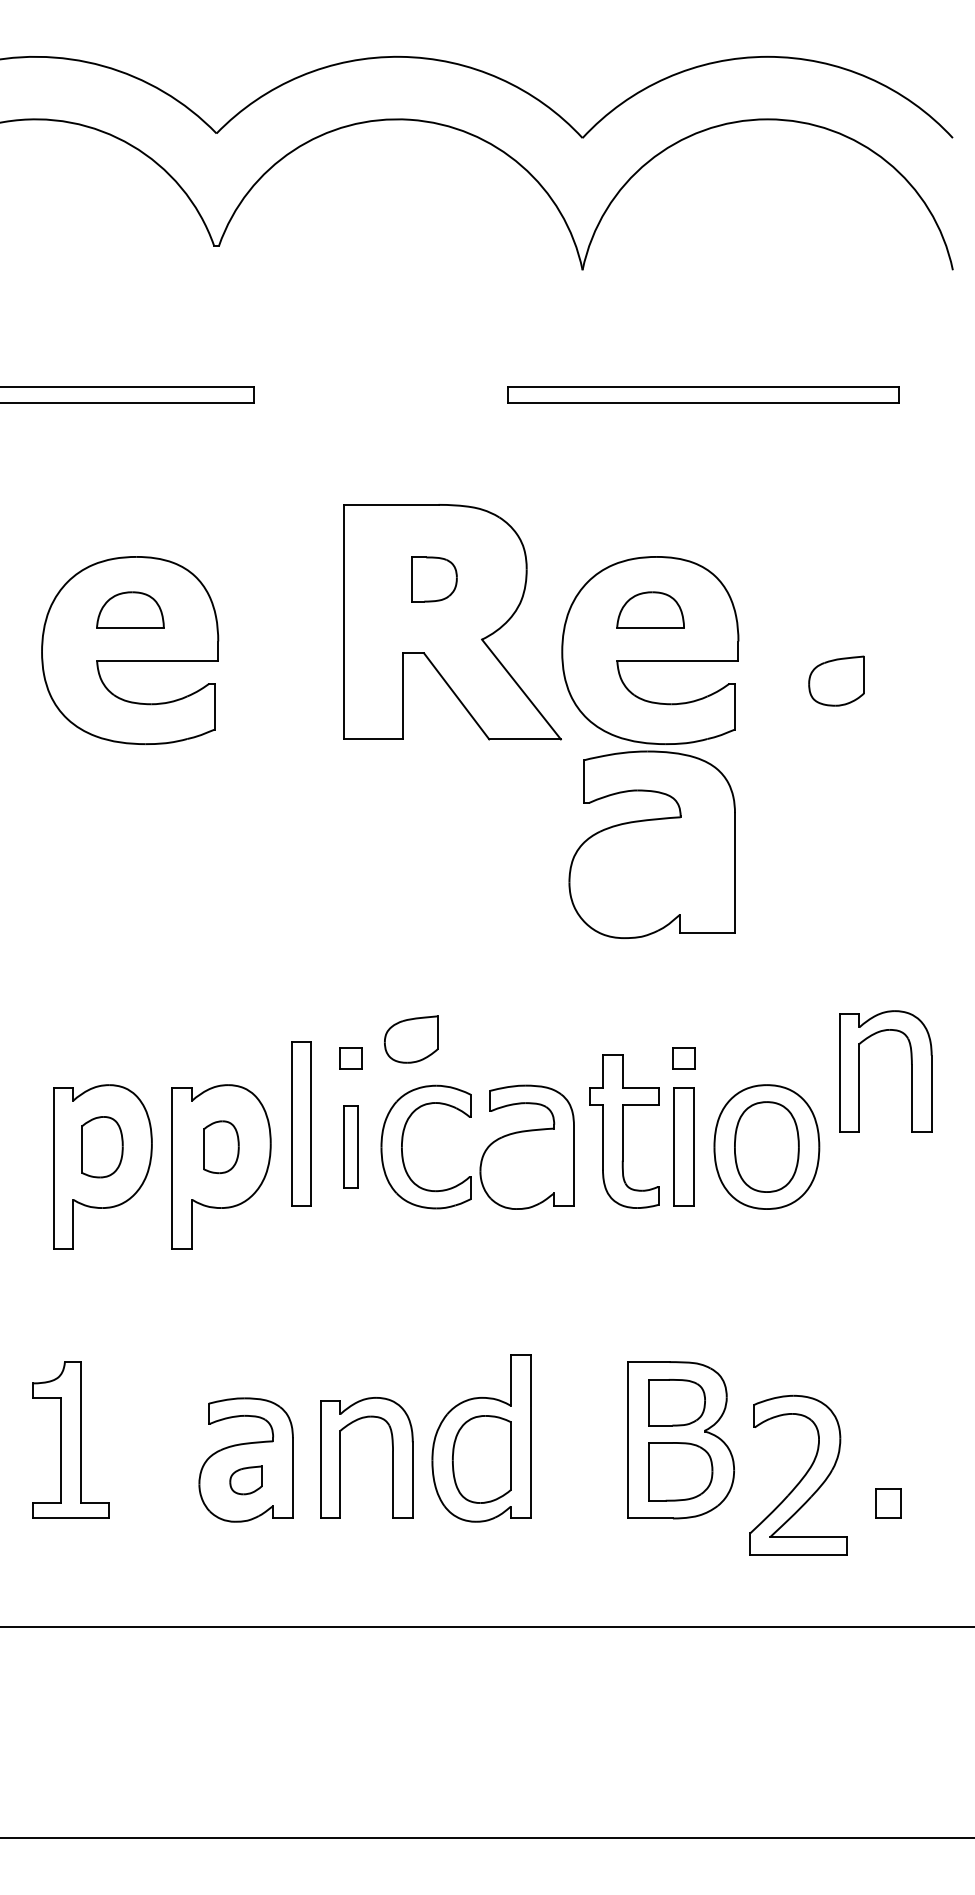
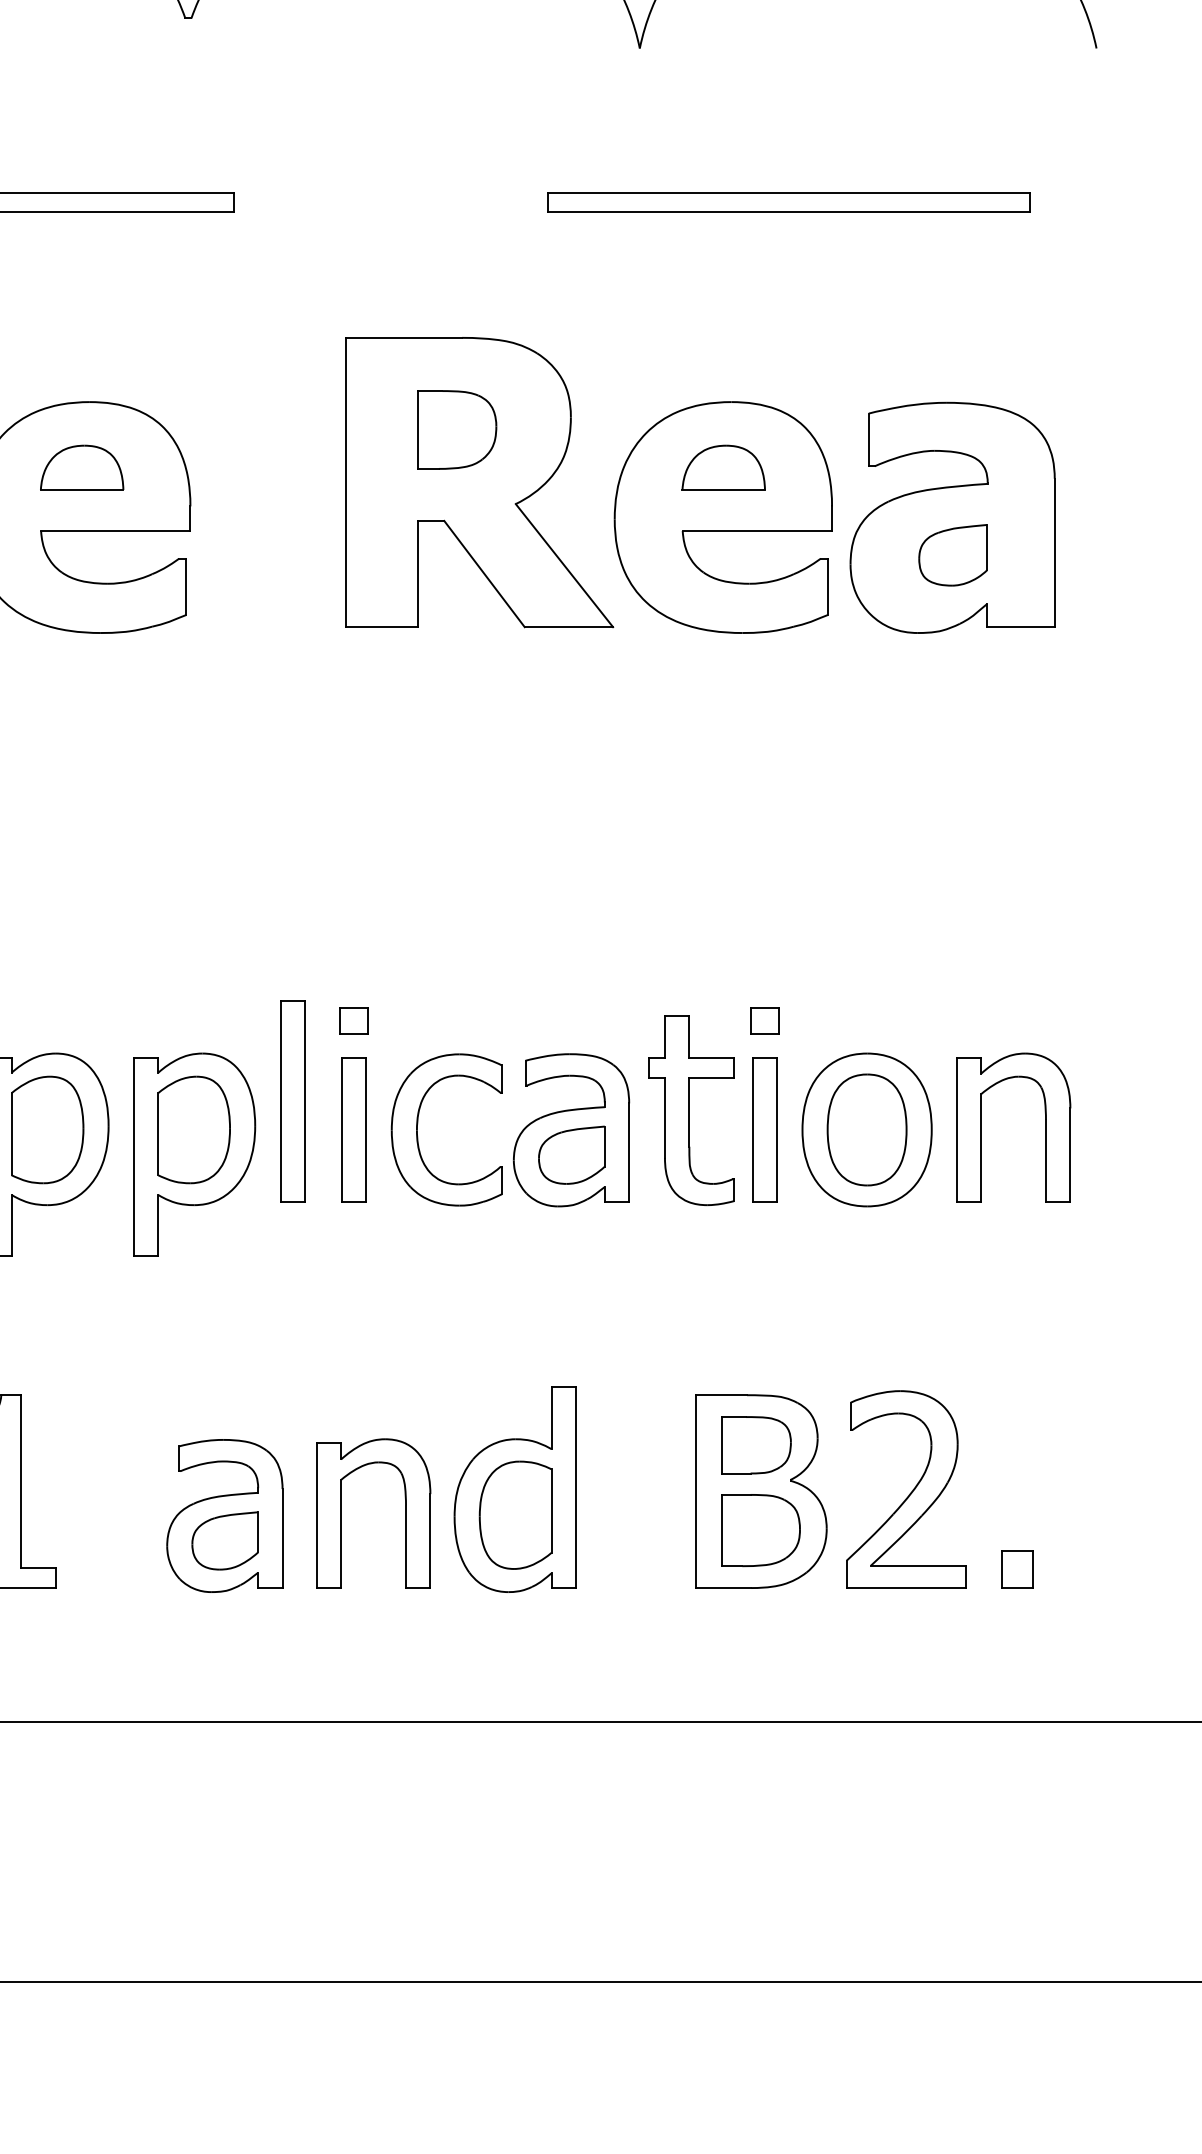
part: (434, 579) -> (457, 429), size x1.43
part: (651, 844) -> (951, 517), moved
part: (411, 1039) -> (571, 1155), moved
part: (859, 1071) -> (981, 1128), moved
part: (350, 1146) -> (353, 1129), size x1.43
part: (102, 1147) -> (47, 1130), size x1.43
part: (221, 1147) -> (194, 1130), size x1.67
part: (798, 1474) -> (906, 1488), moved
part: (245, 1480) -> (224, 1541), size x1.67

